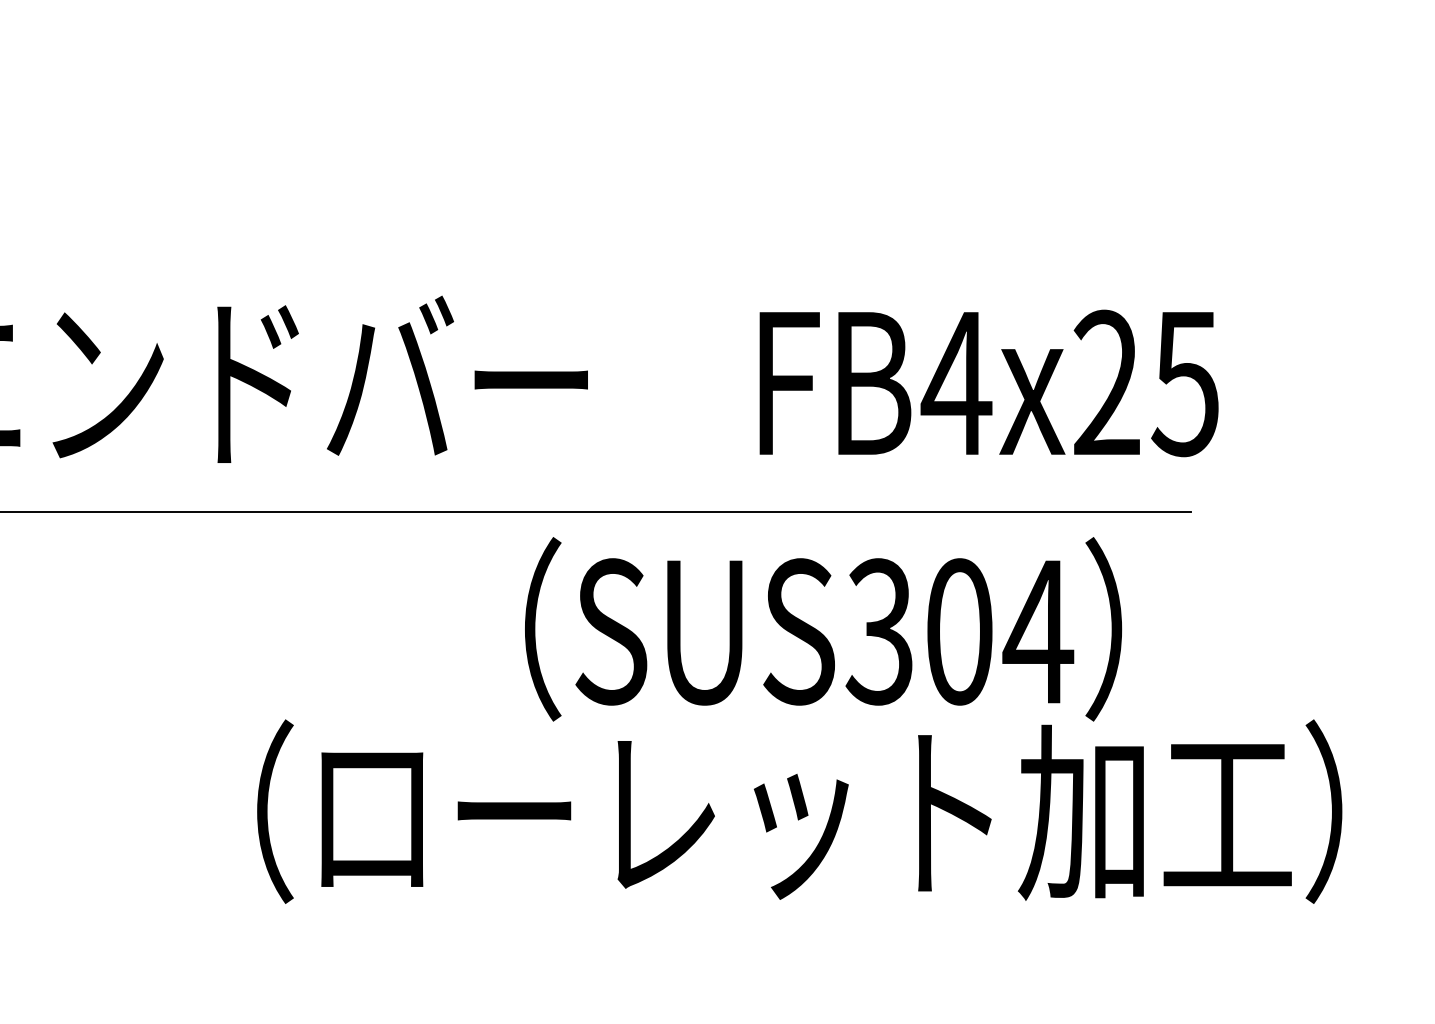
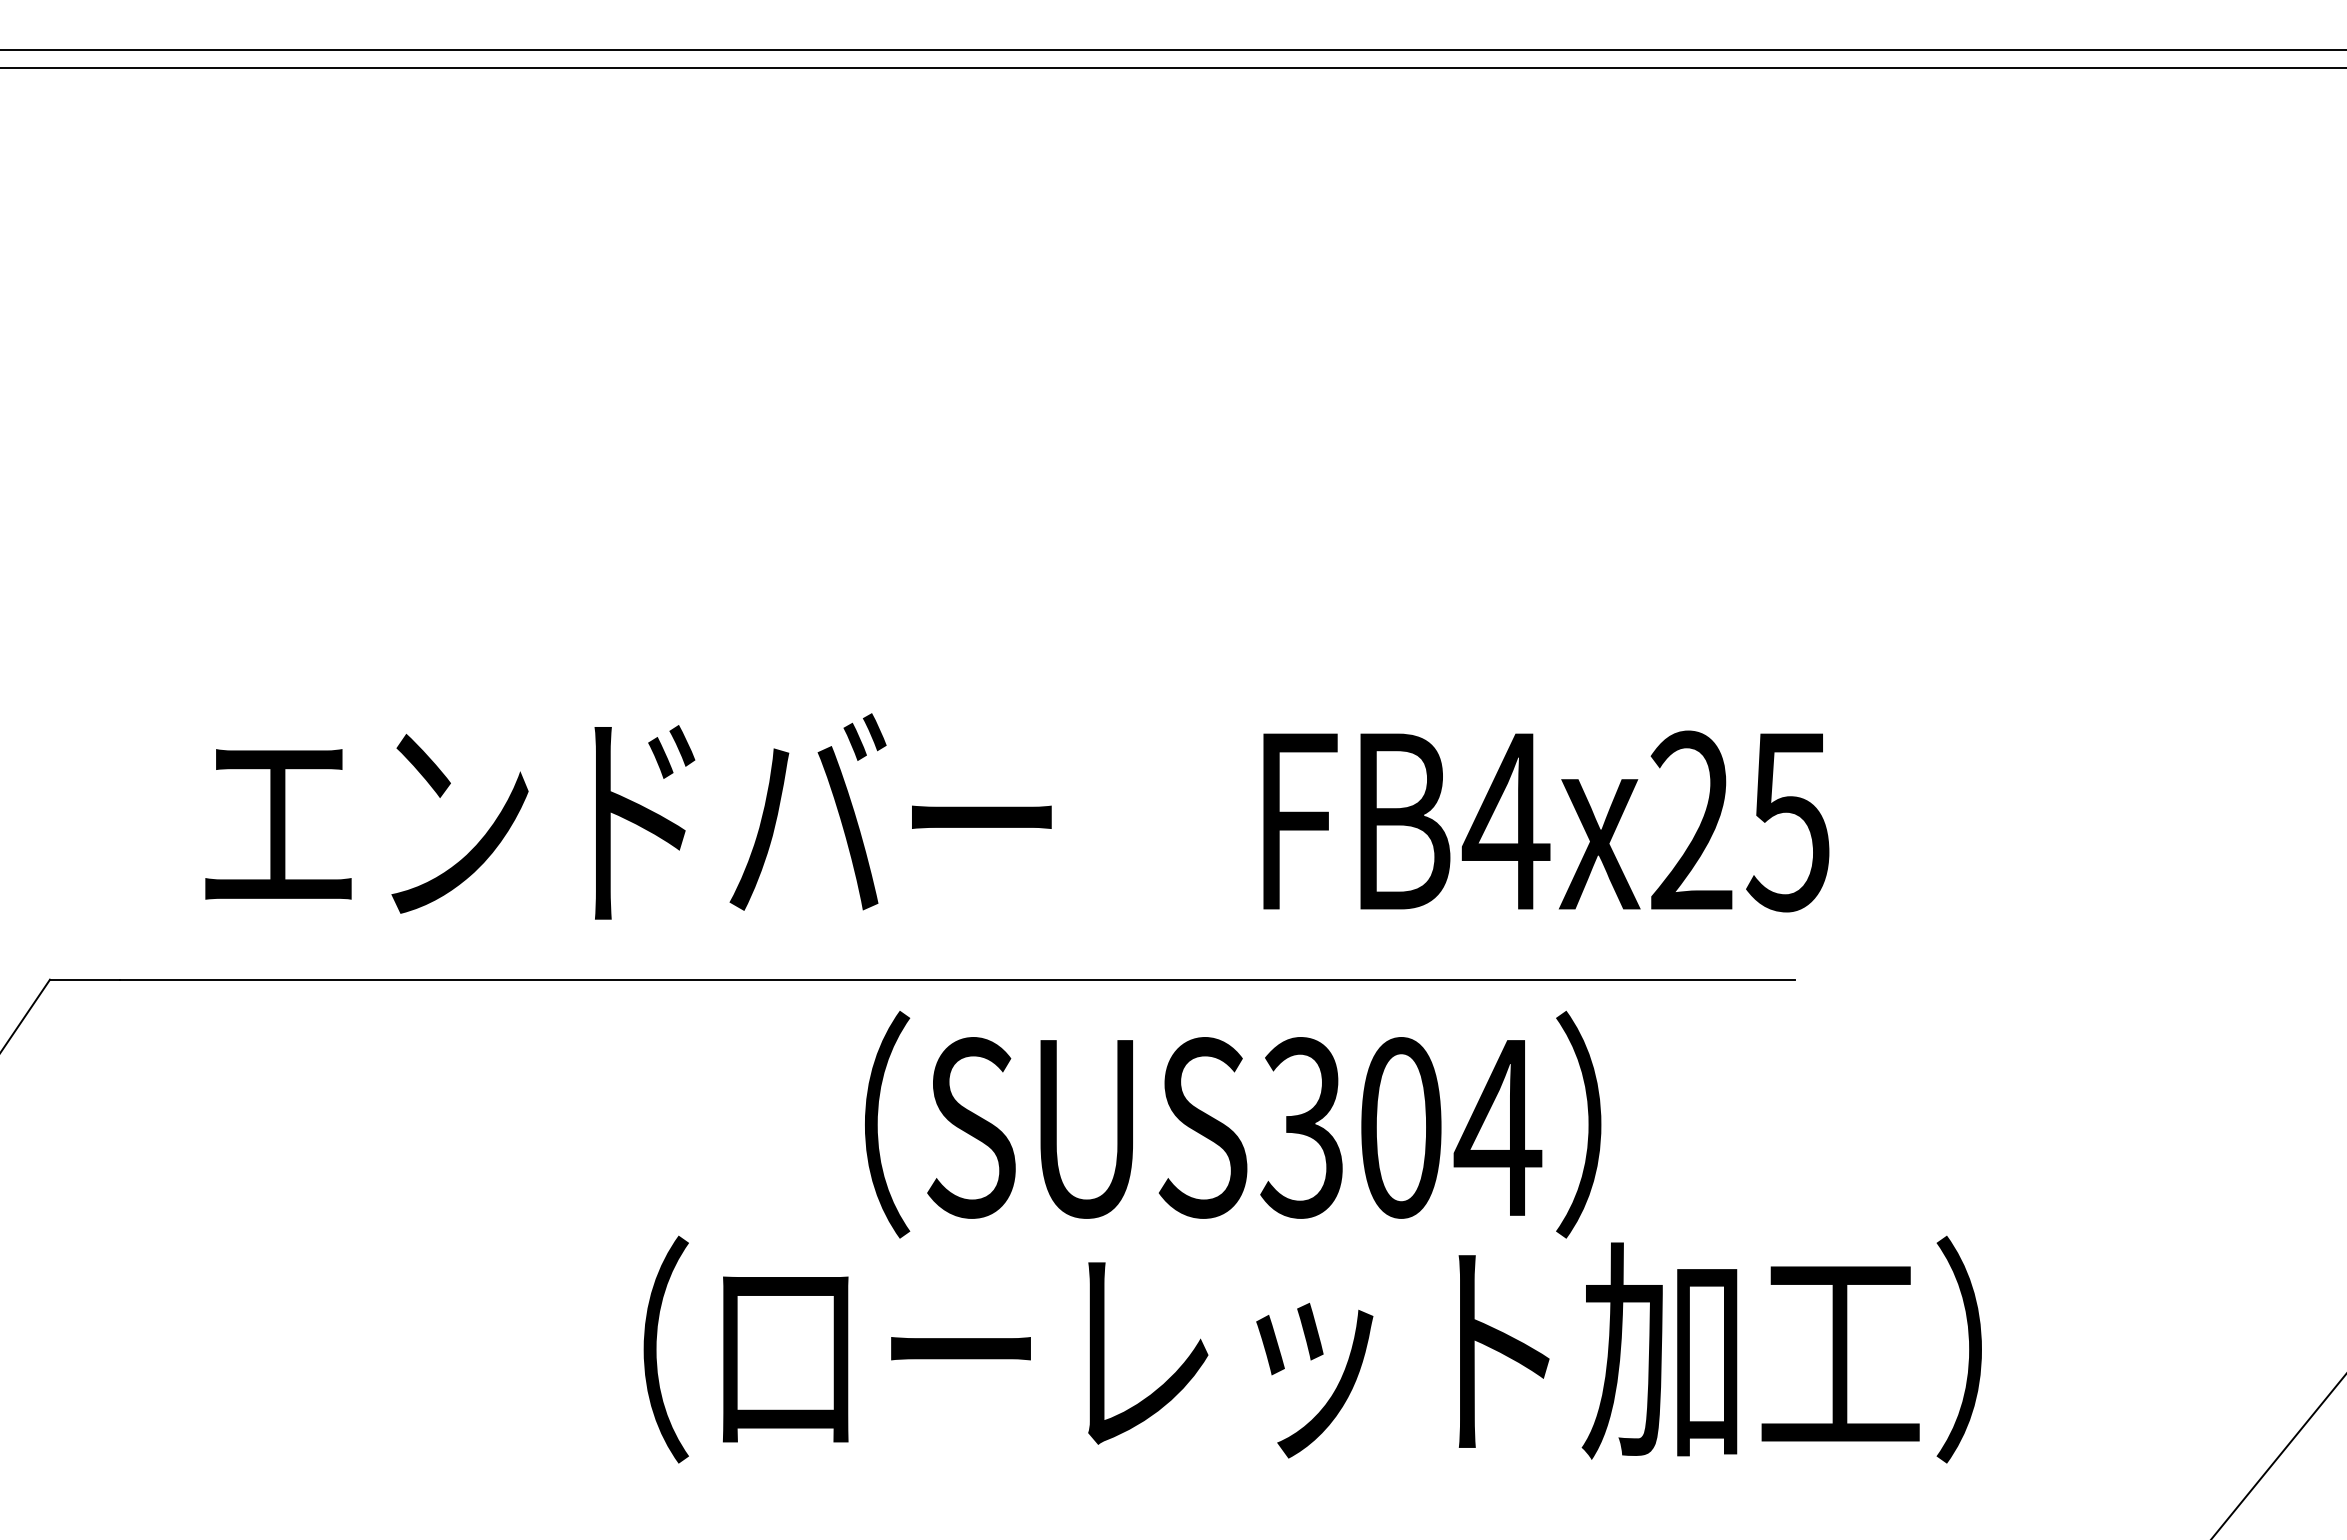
text: (823, 629) -> (1233, 1124), moved

